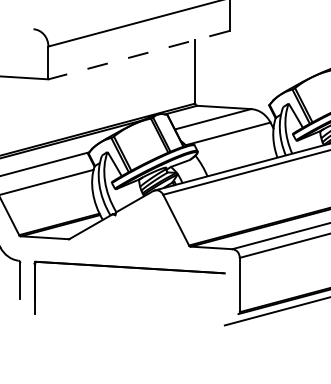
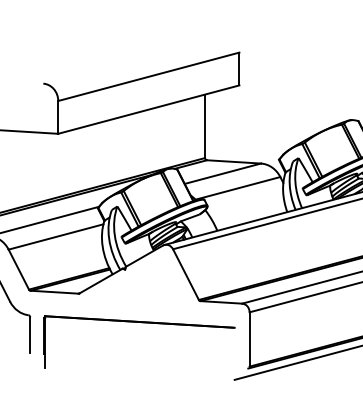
line: (138, 55) -> (148, 109), dashed -> solid

